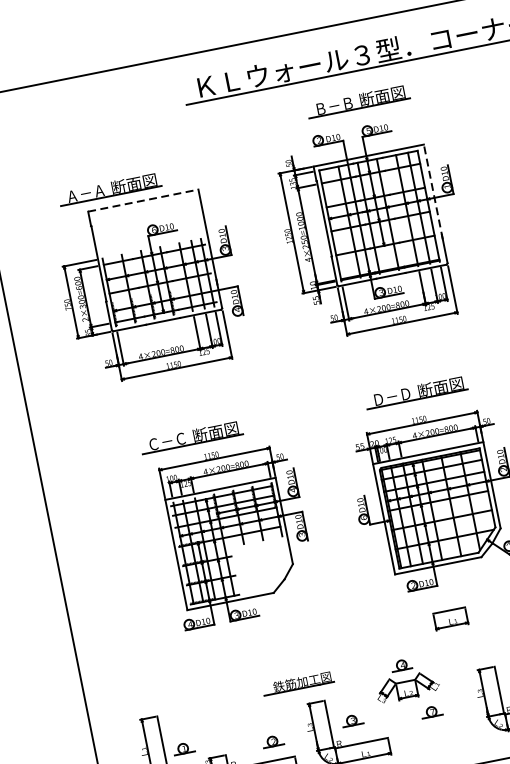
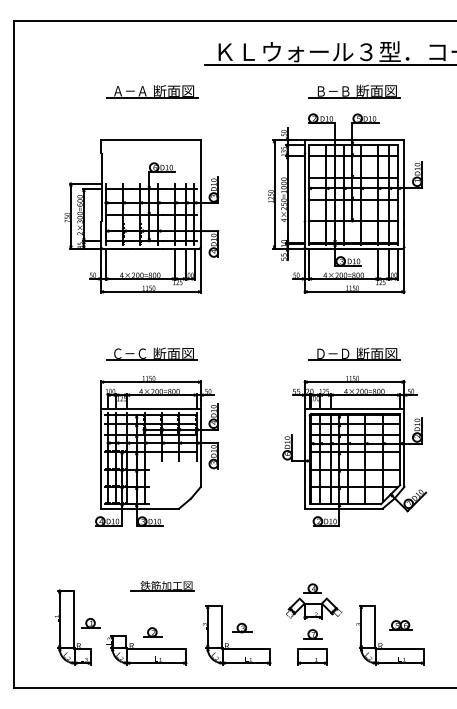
part: (110, 189) -> (152, 91), moved
line: (433, 192) -> (404, 183), dashed -> solid
line: (143, 200) -> (151, 140), dashed -> solid
part: (235, 534) -> (156, 451), moved
part: (450, 618) -> (312, 656), moved
part: (406, 679) -> (314, 601), moved
part: (297, 683) -> (162, 586), moved
part: (272, 741) -> (152, 632), moved

